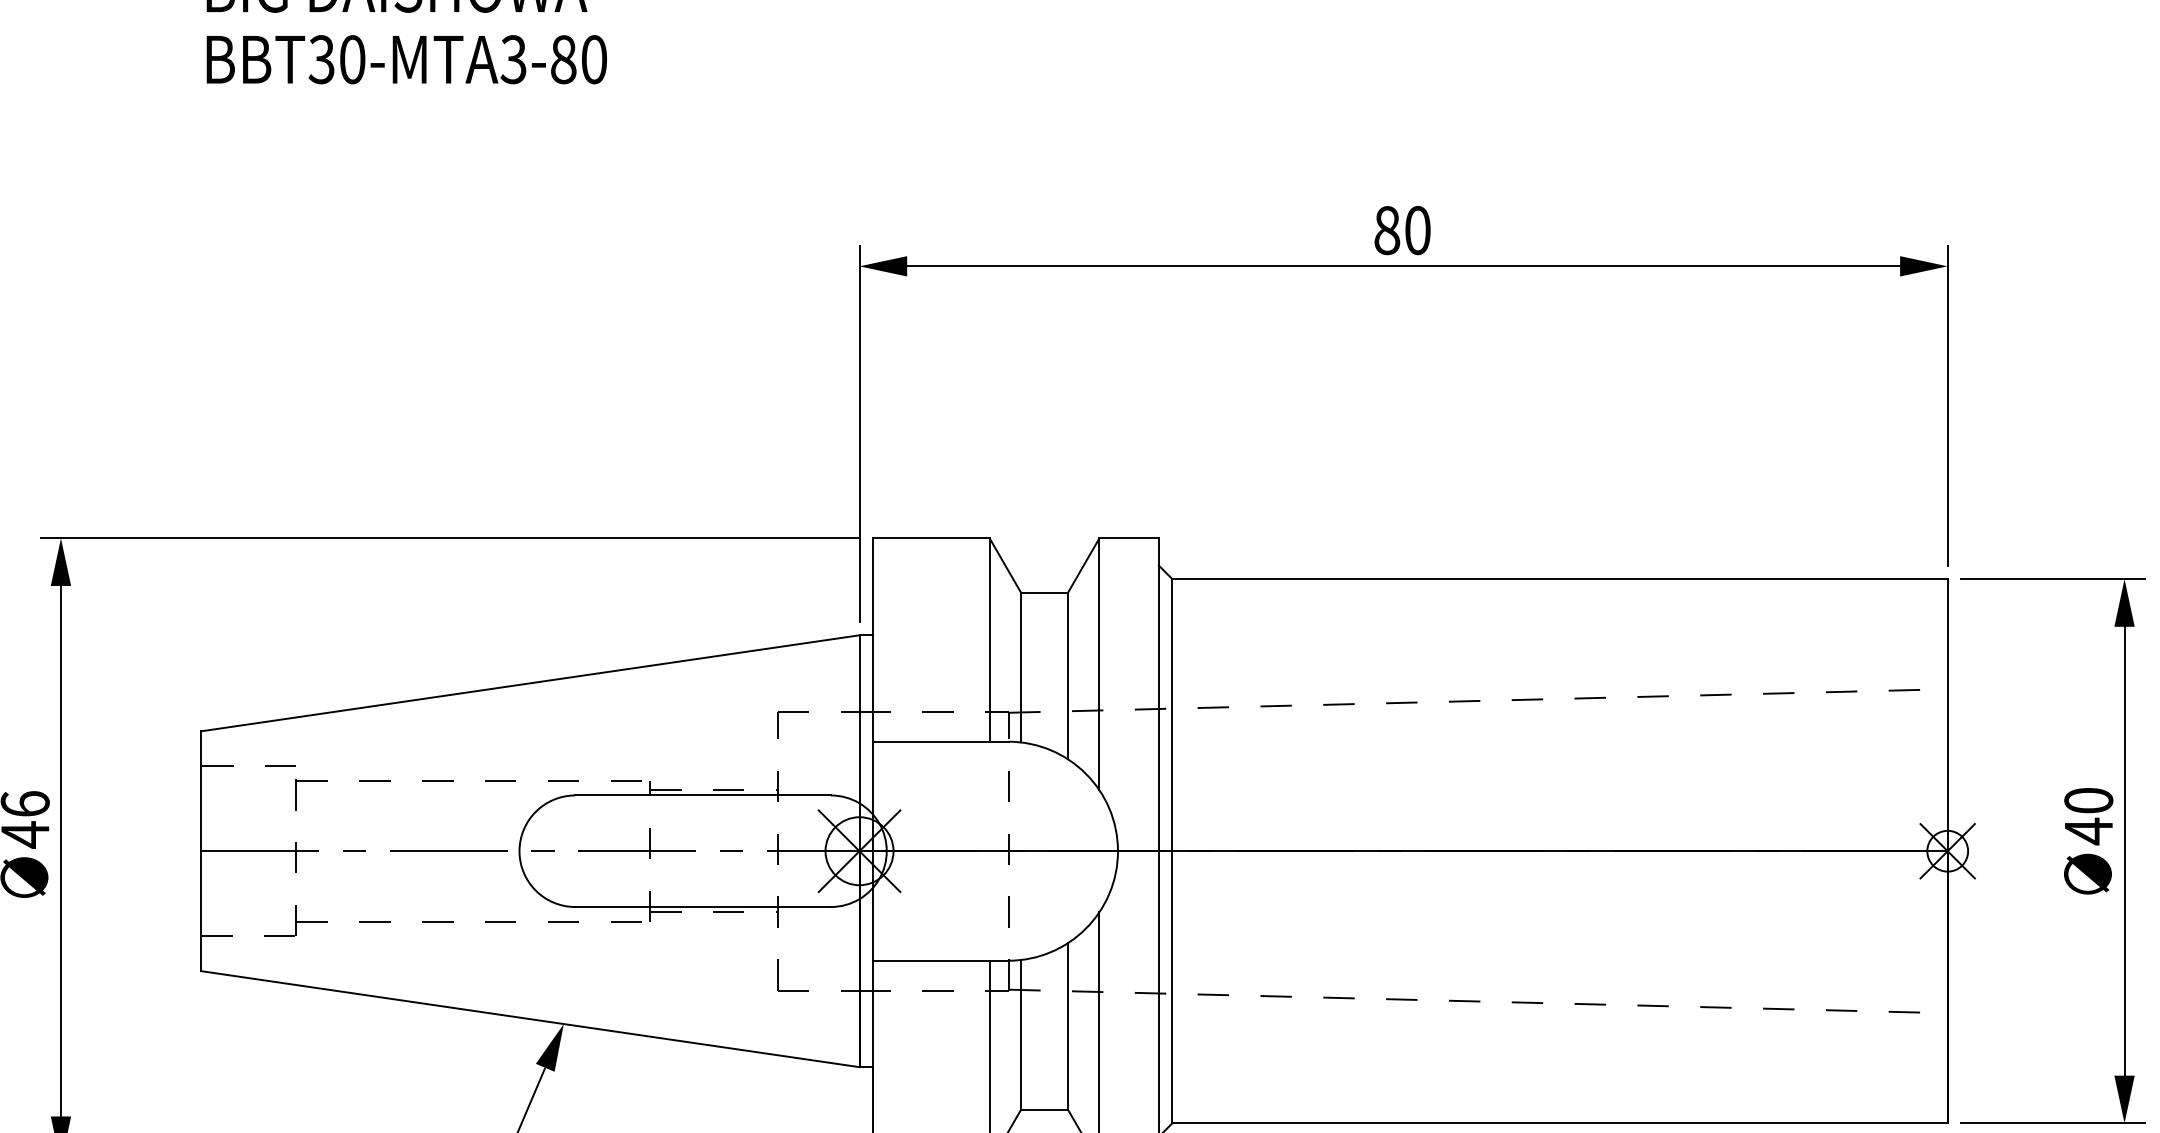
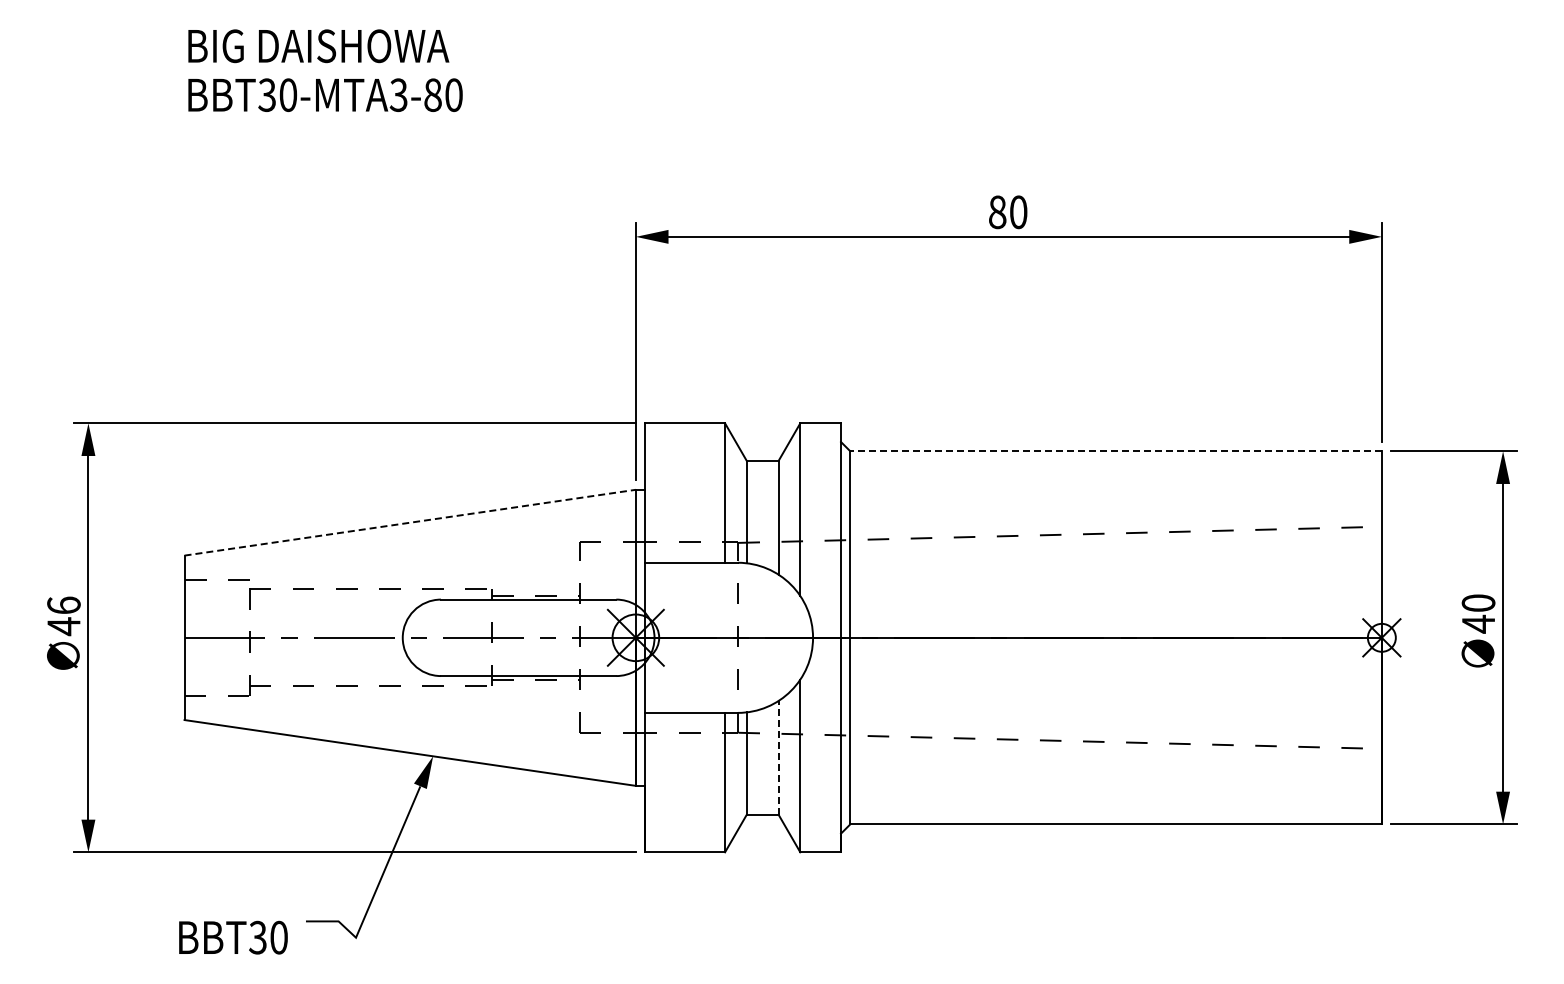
line: (1560, 579) -> (1116, 451), solid -> dashed
line: (530, 682) -> (410, 522), solid -> dashed
line: (1067, 1025) -> (778, 757), solid -> dashed

